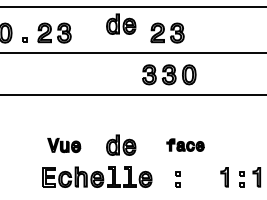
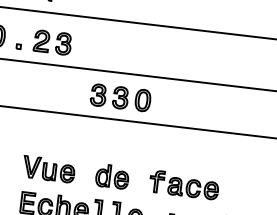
part: (121, 23) -> (128, 40), removed
part: (167, 32) -> (179, 56), removed
part: (169, 74) -> (120, 97), moved
part: (185, 144) -> (184, 184), size x1.67
part: (63, 145) -> (47, 169), size x1.43

